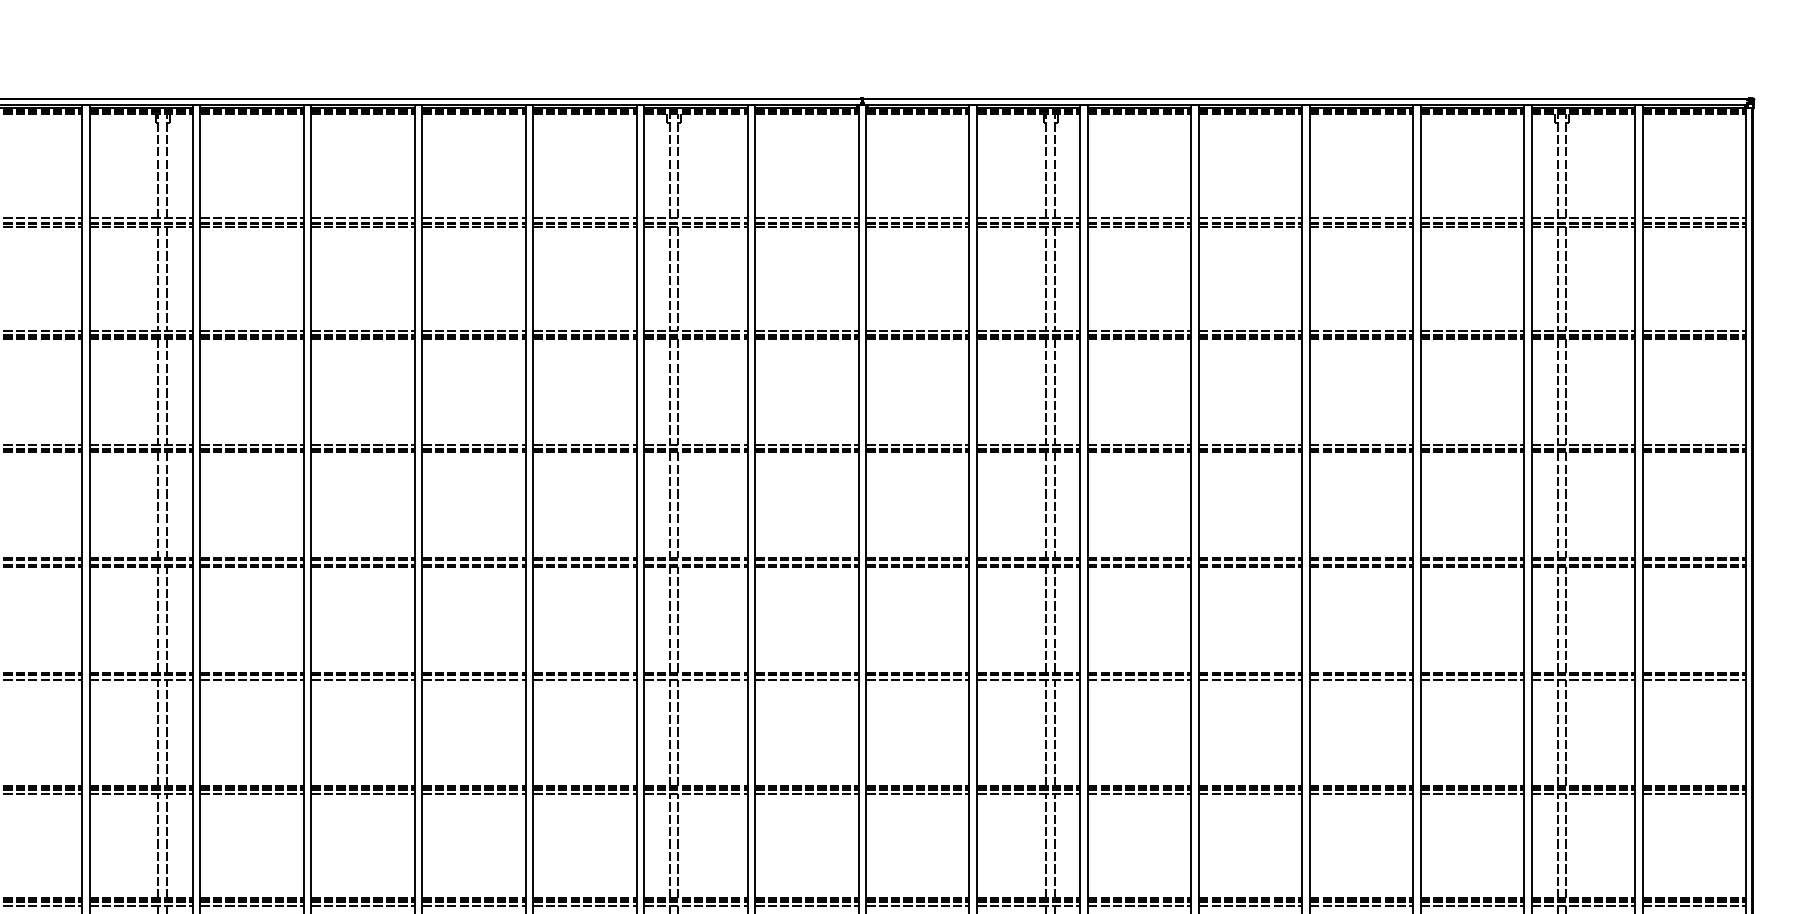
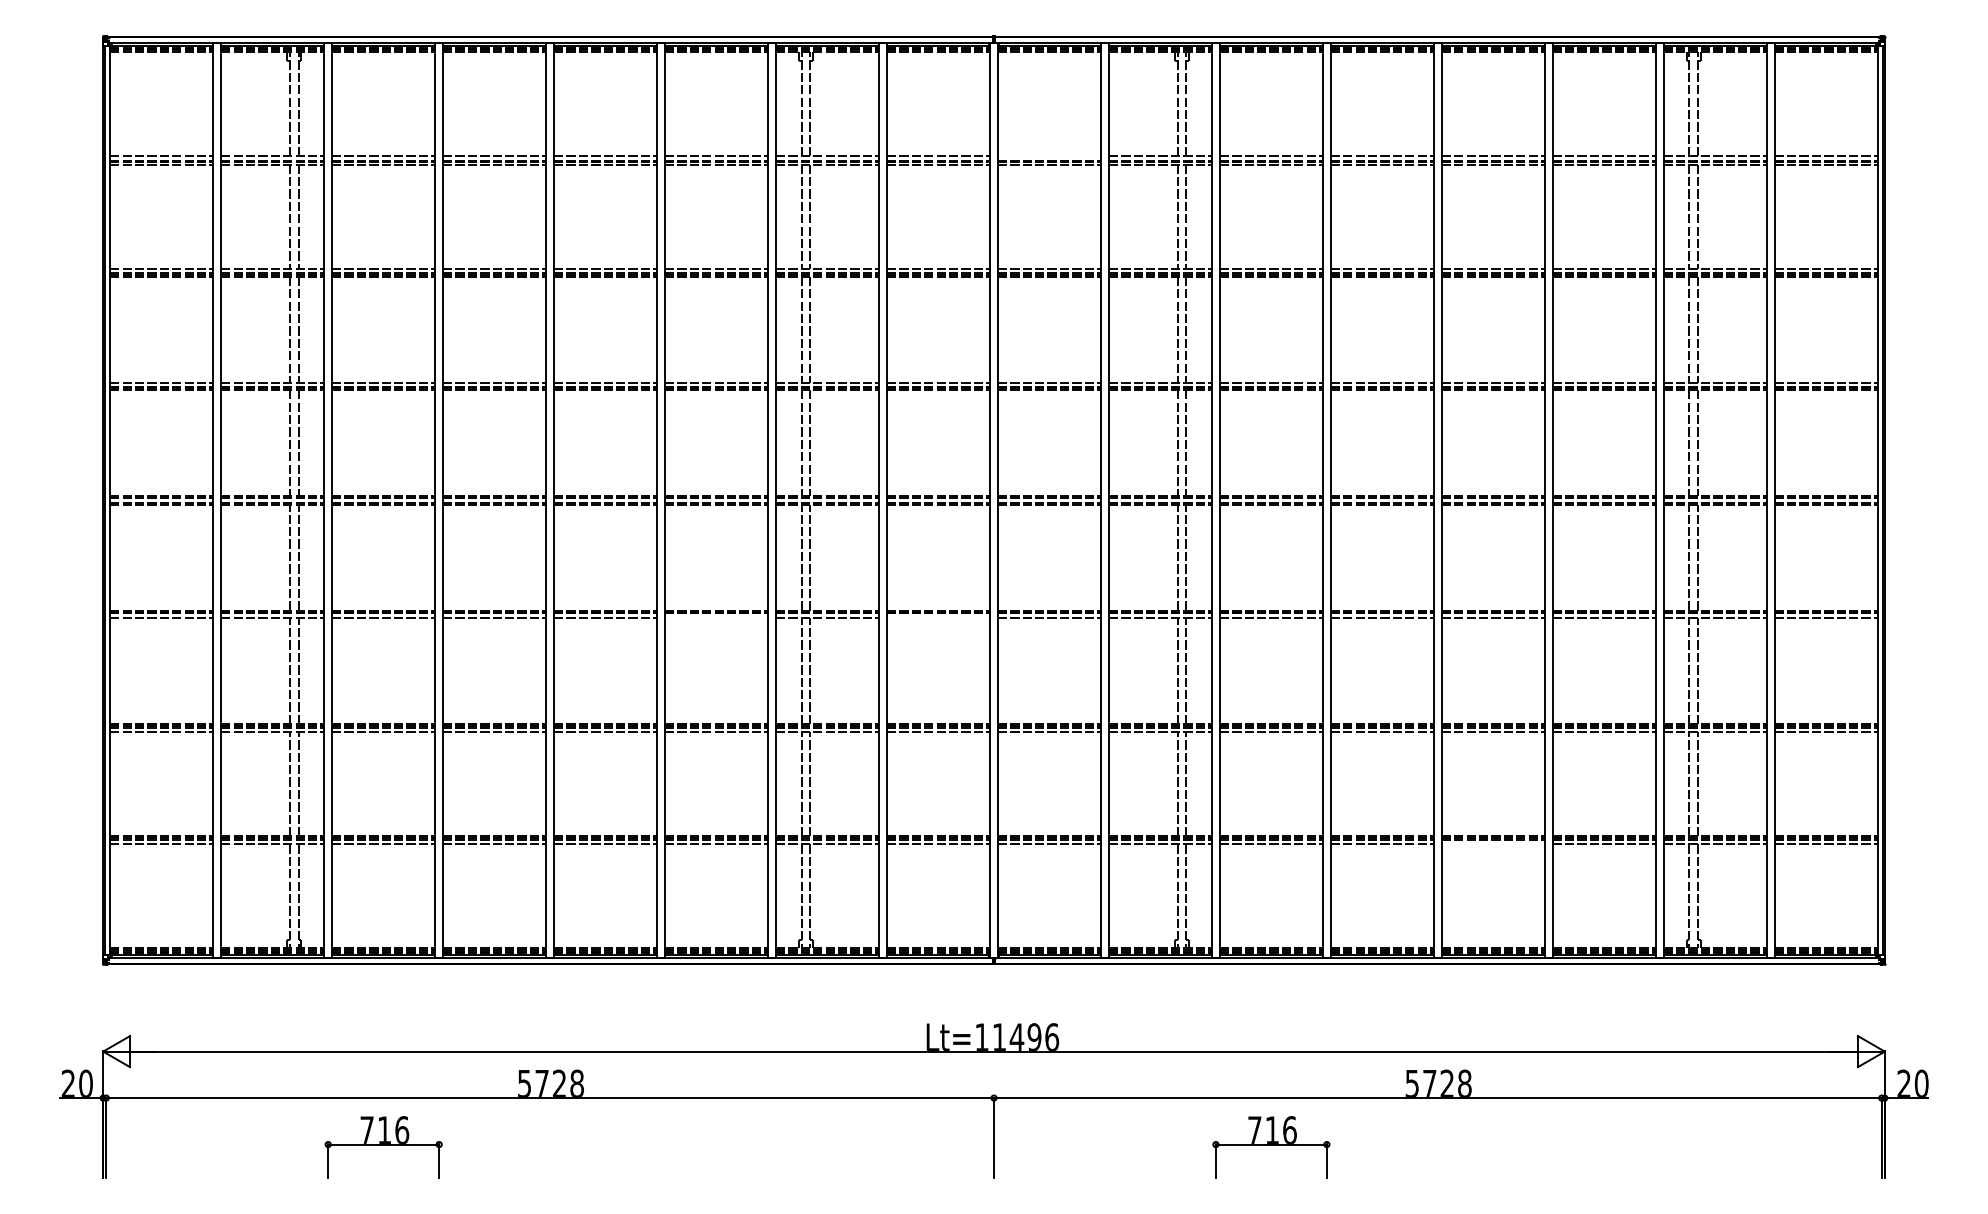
line: (917, 218) -> (1049, 156), removed
line: (584, 680) -> (716, 618), removed
line: (806, 680) -> (938, 618), removed
line: (1360, 906) -> (1492, 844), removed

